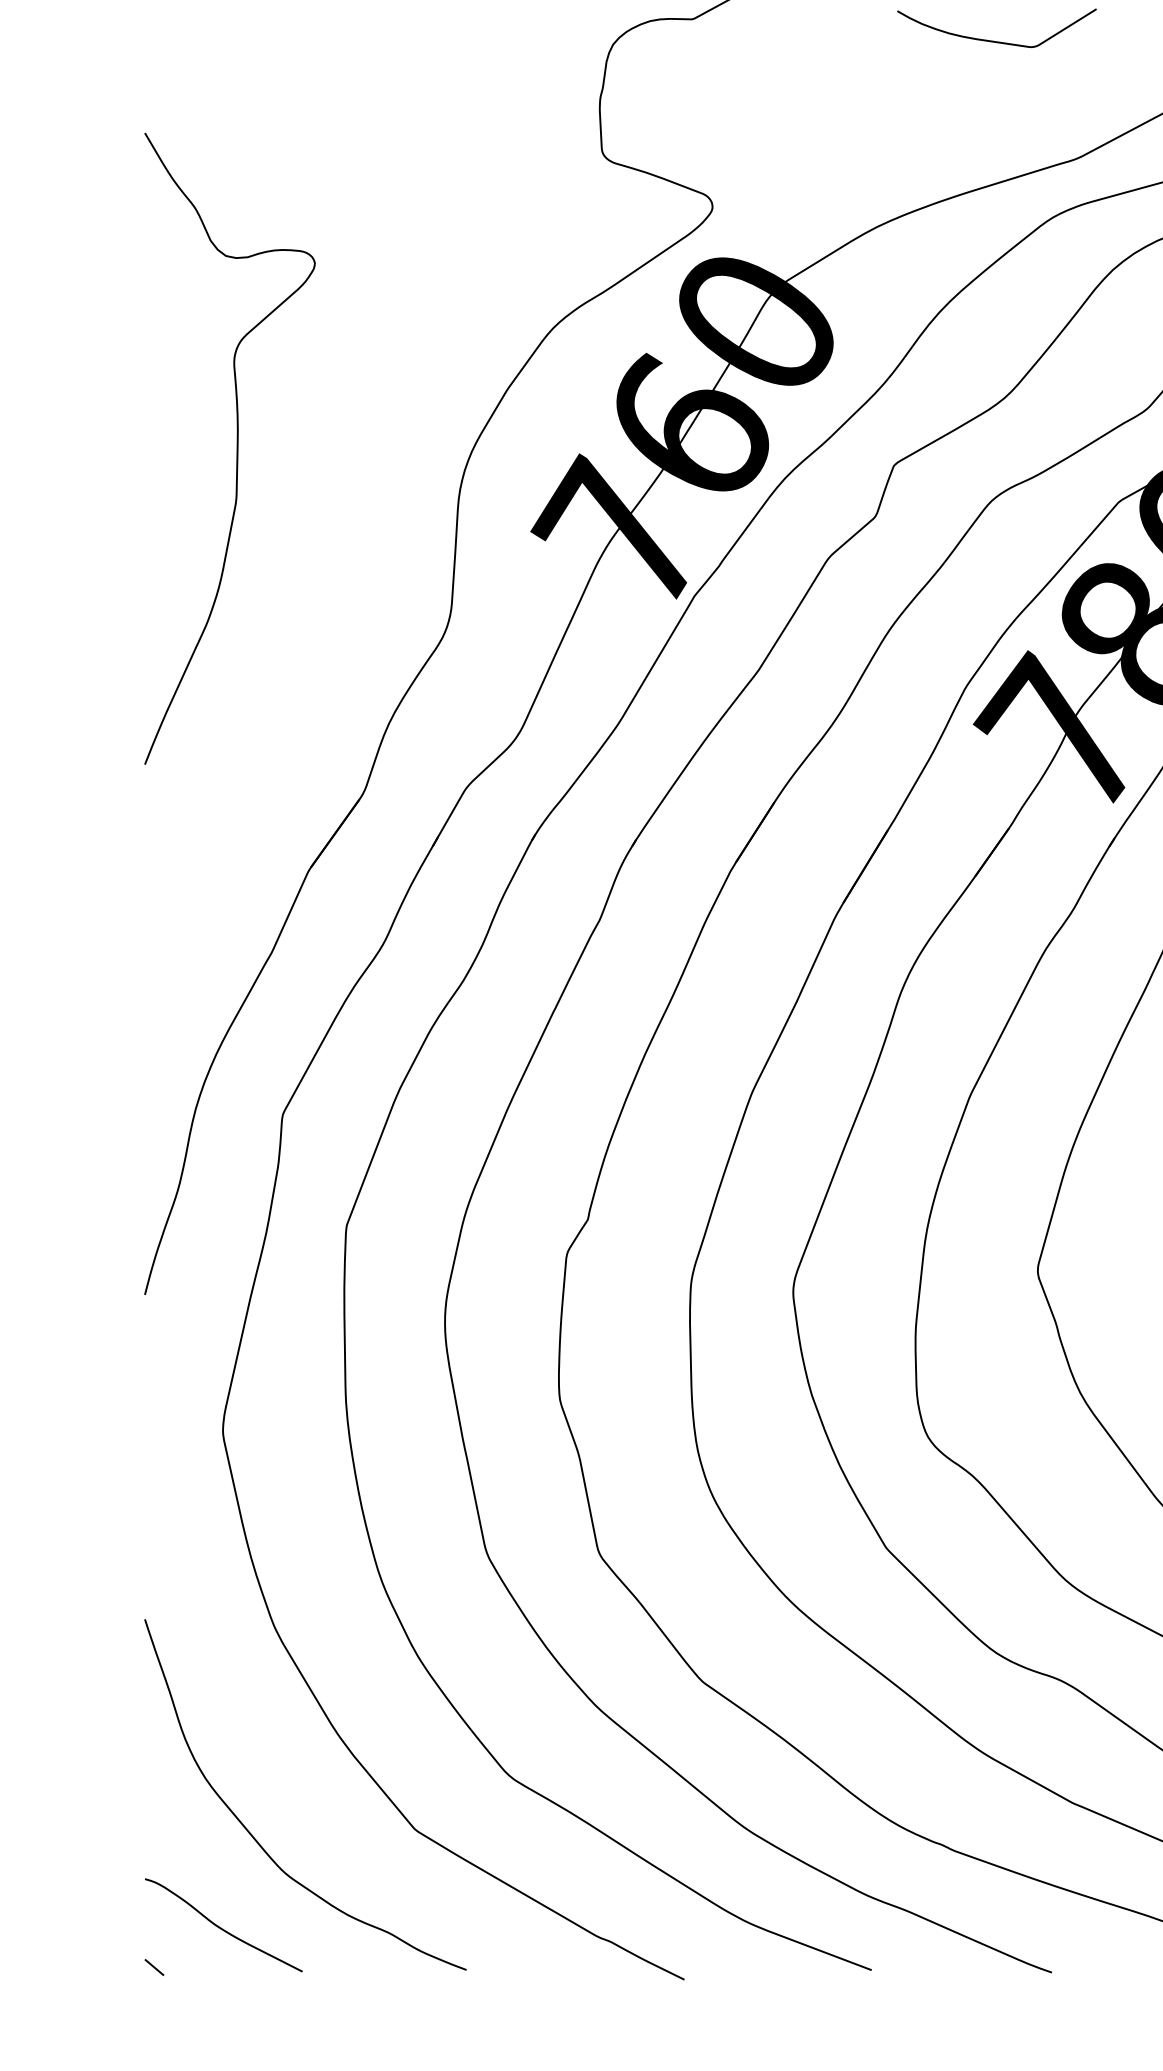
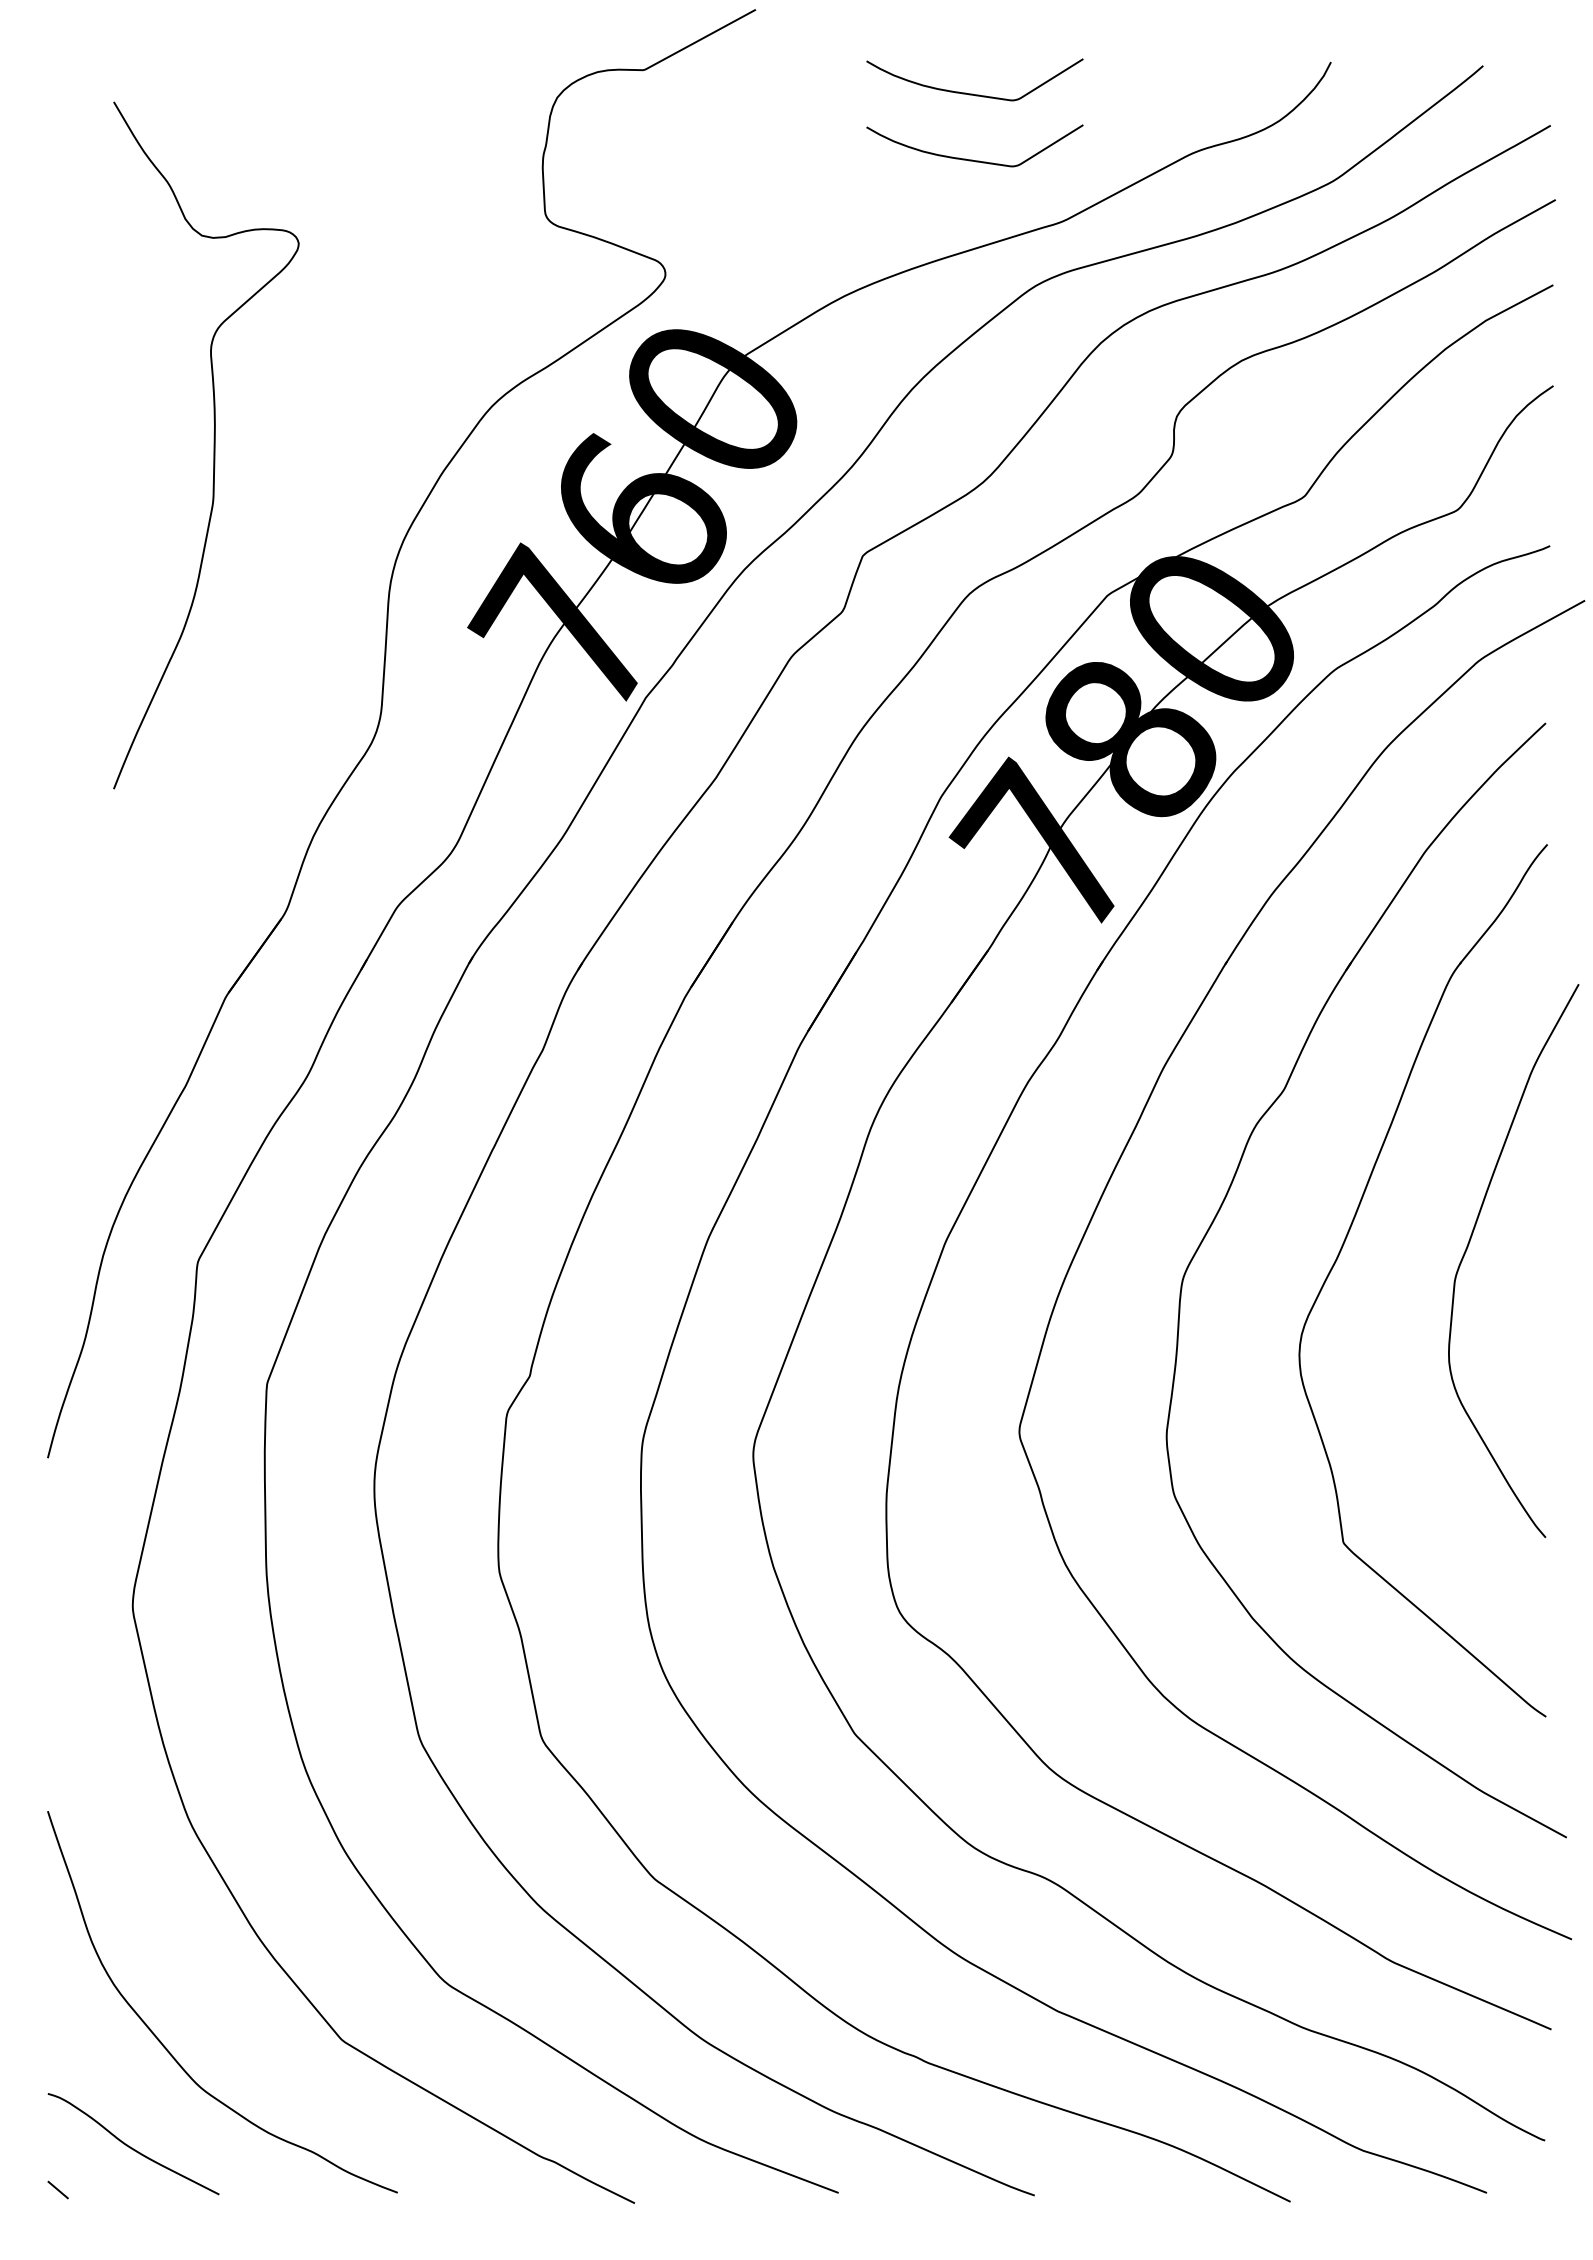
curve: (994, 101) -> (972, 159), added
curve: (236, 448) -> (213, 445), moved

